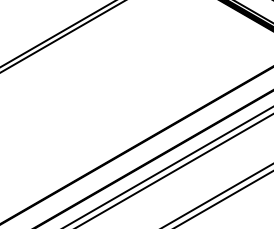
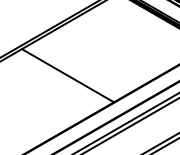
line: (100, 90) -> (67, 75), added

